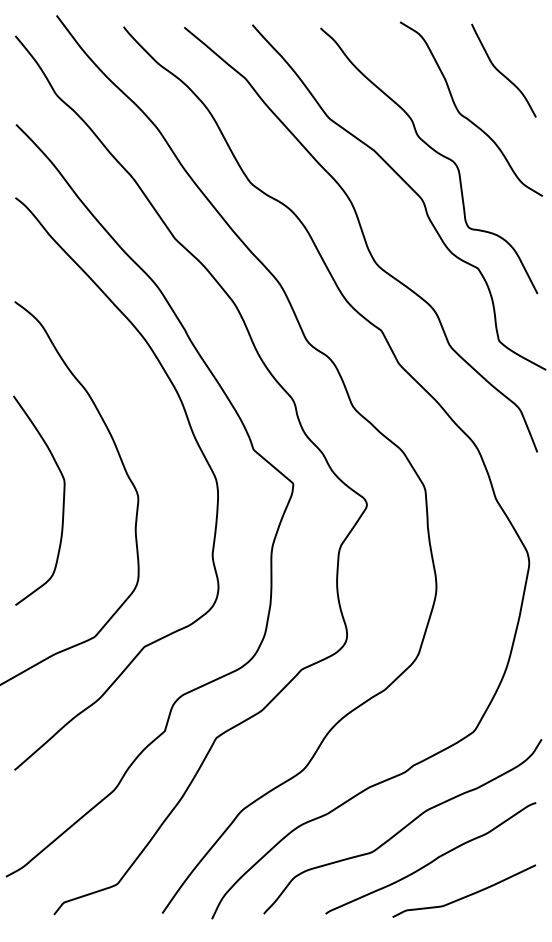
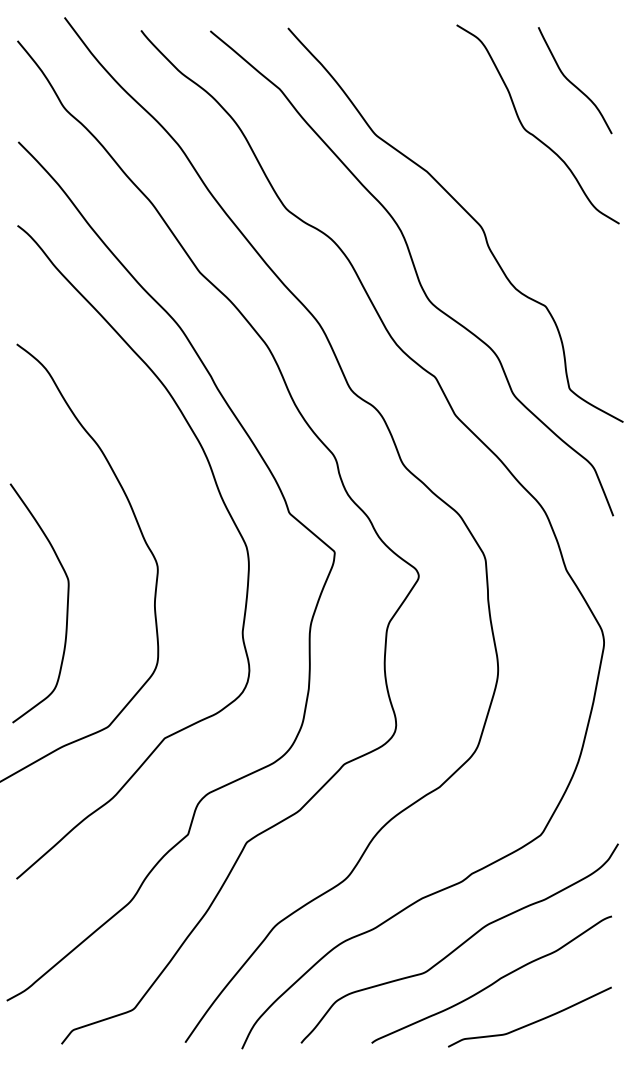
curve: (434, 152) -> (496, 173), removed
curve: (62, 502) -> (66, 605), moved

